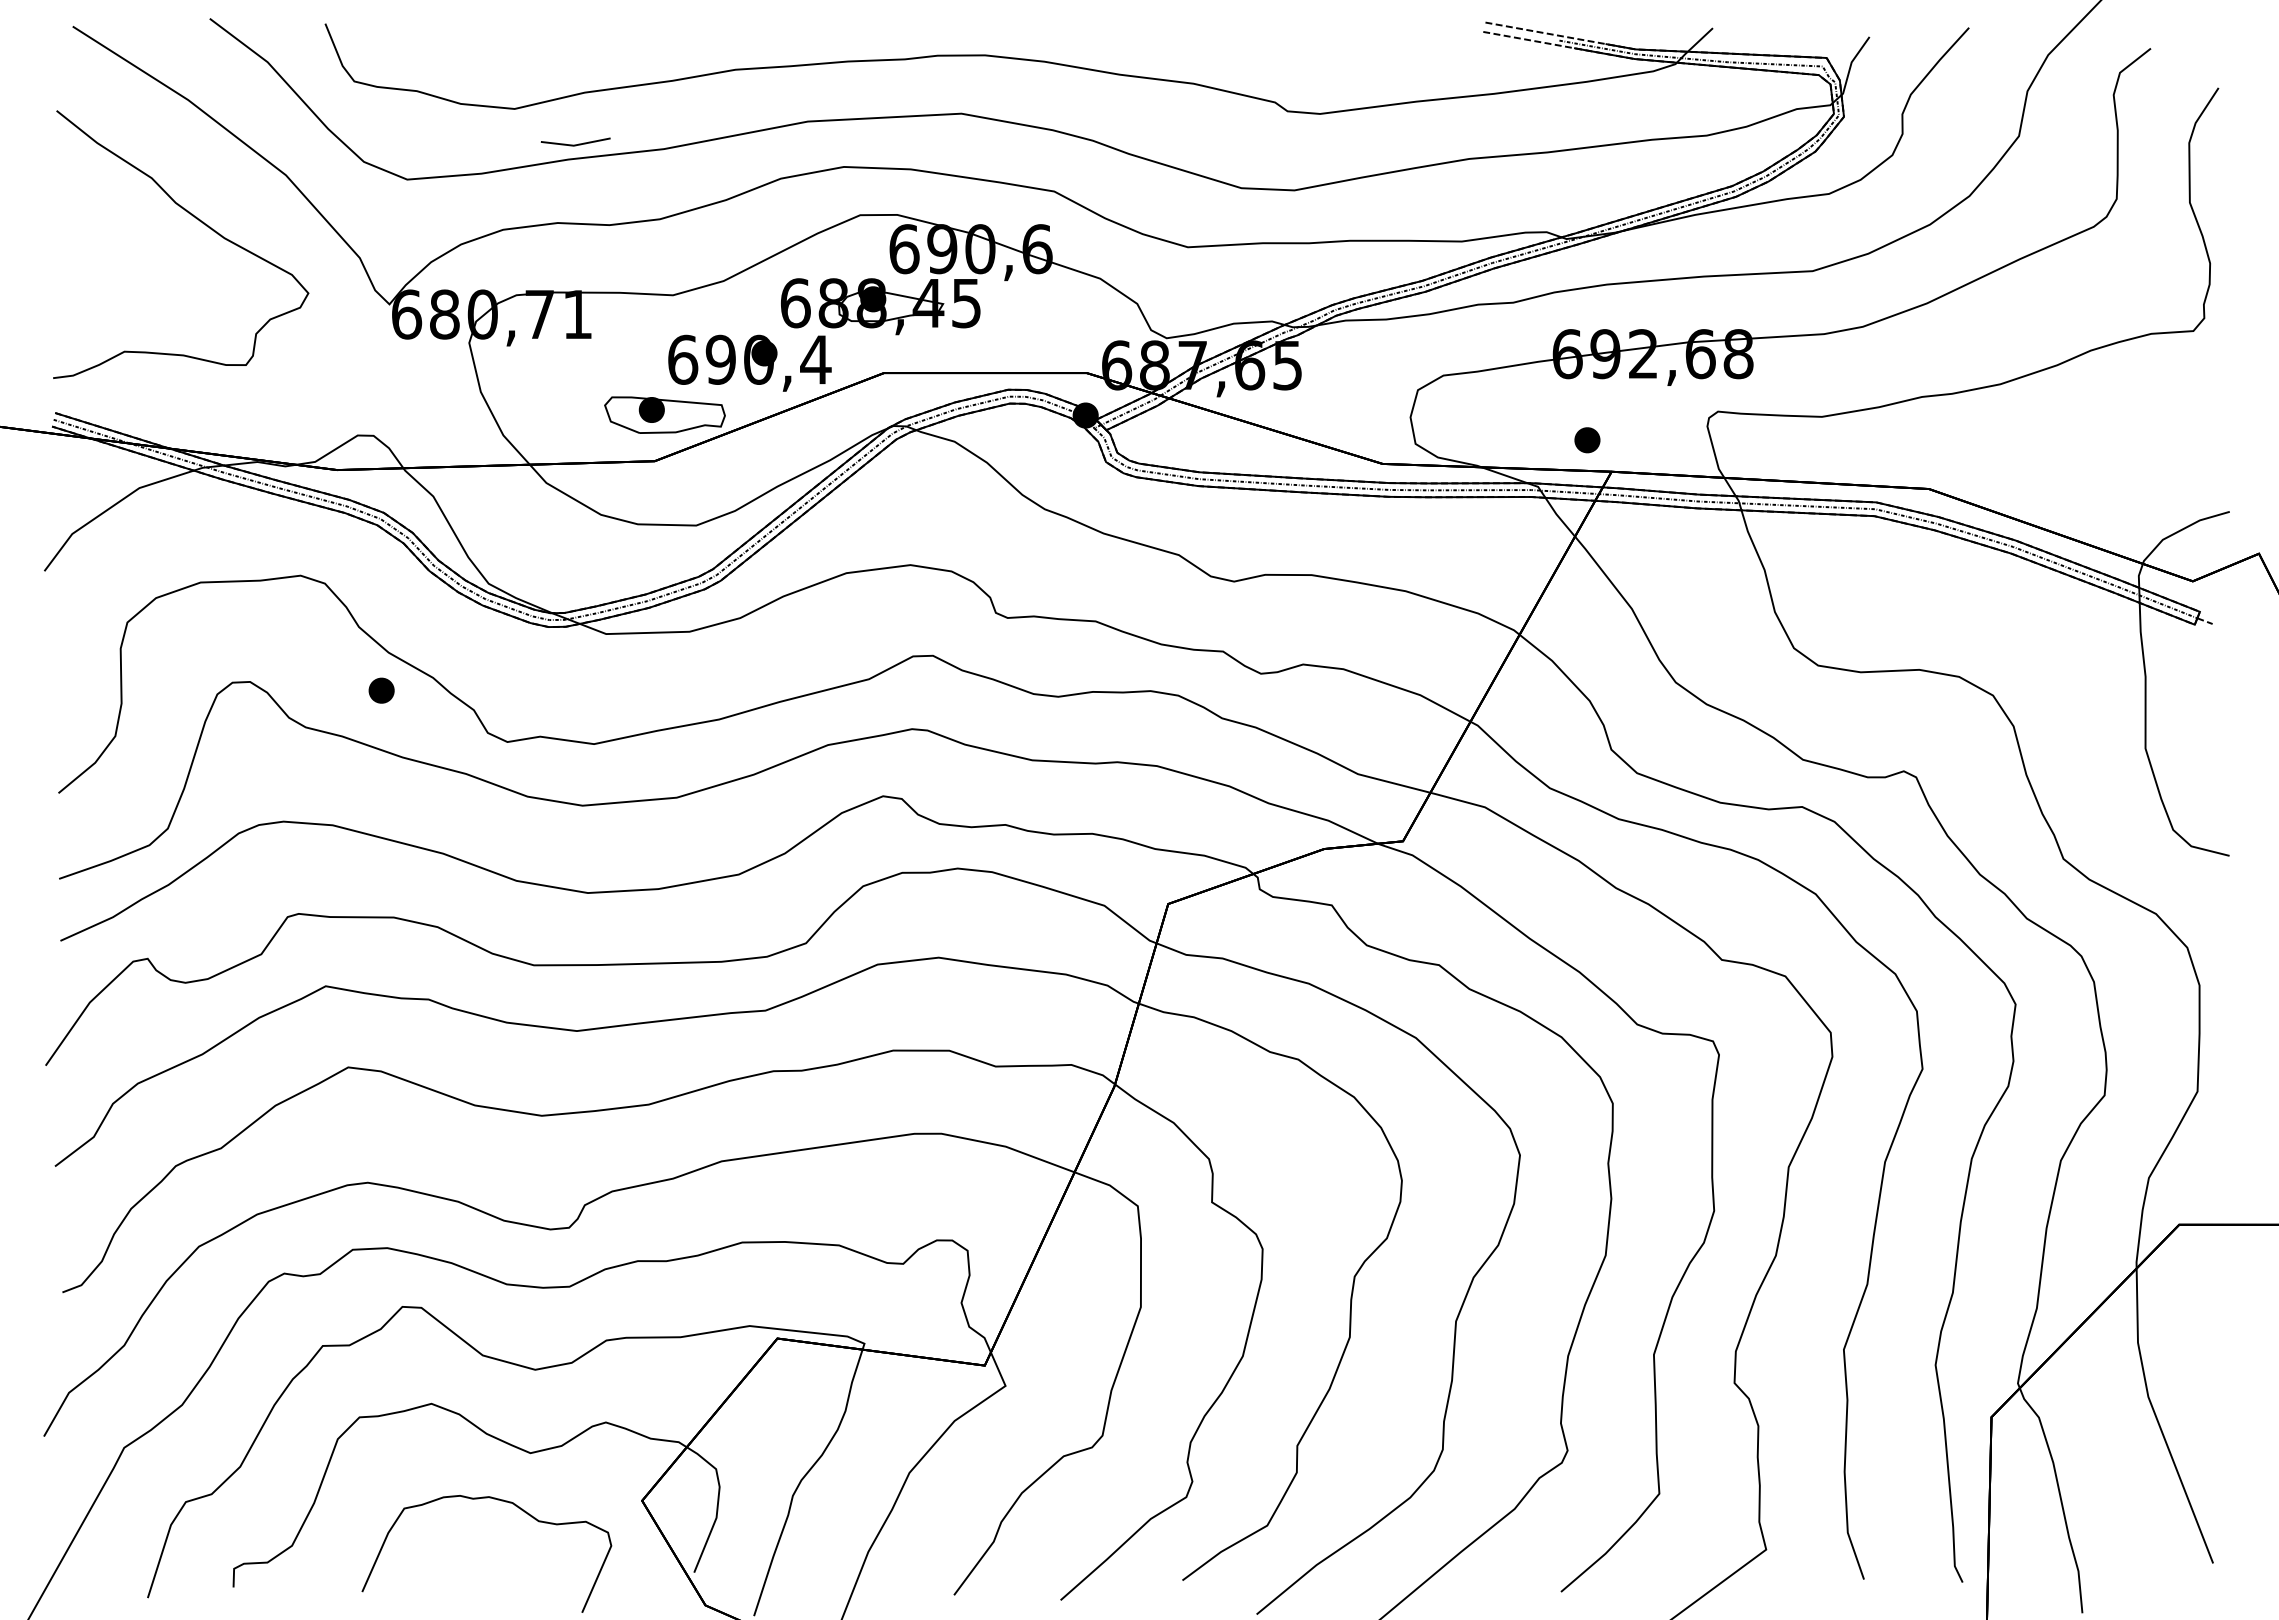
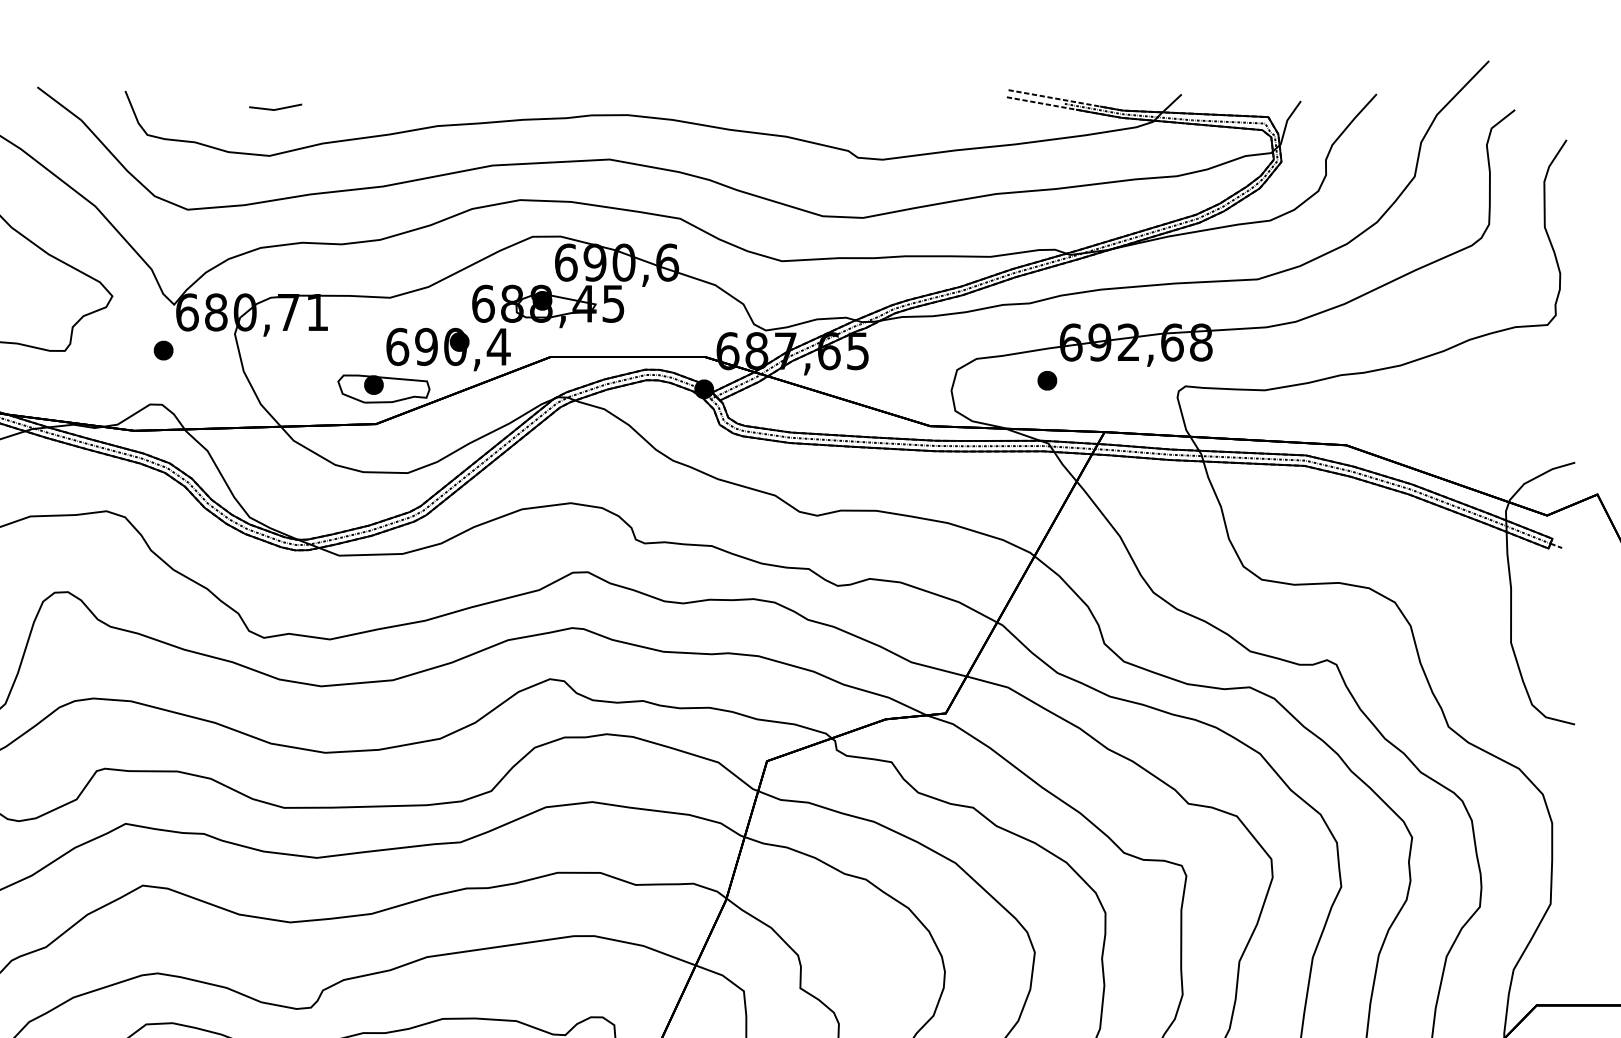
line: (575, 144) -> (275, 109), moved
part: (1587, 440) -> (1047, 380), moved
part: (381, 690) -> (163, 350), moved

